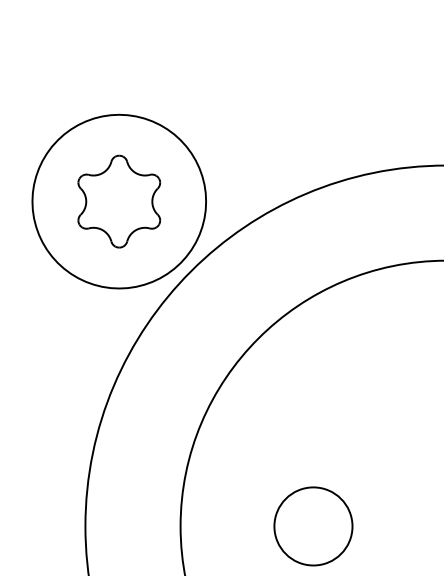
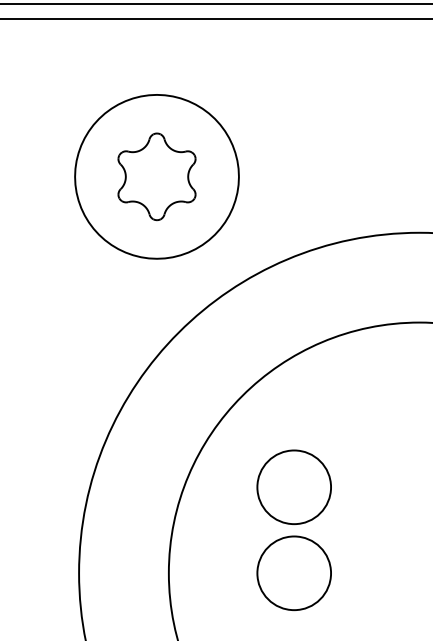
part: (118, 201) -> (156, 176), moved
circle: (312, 434) -> (293, 486), added

